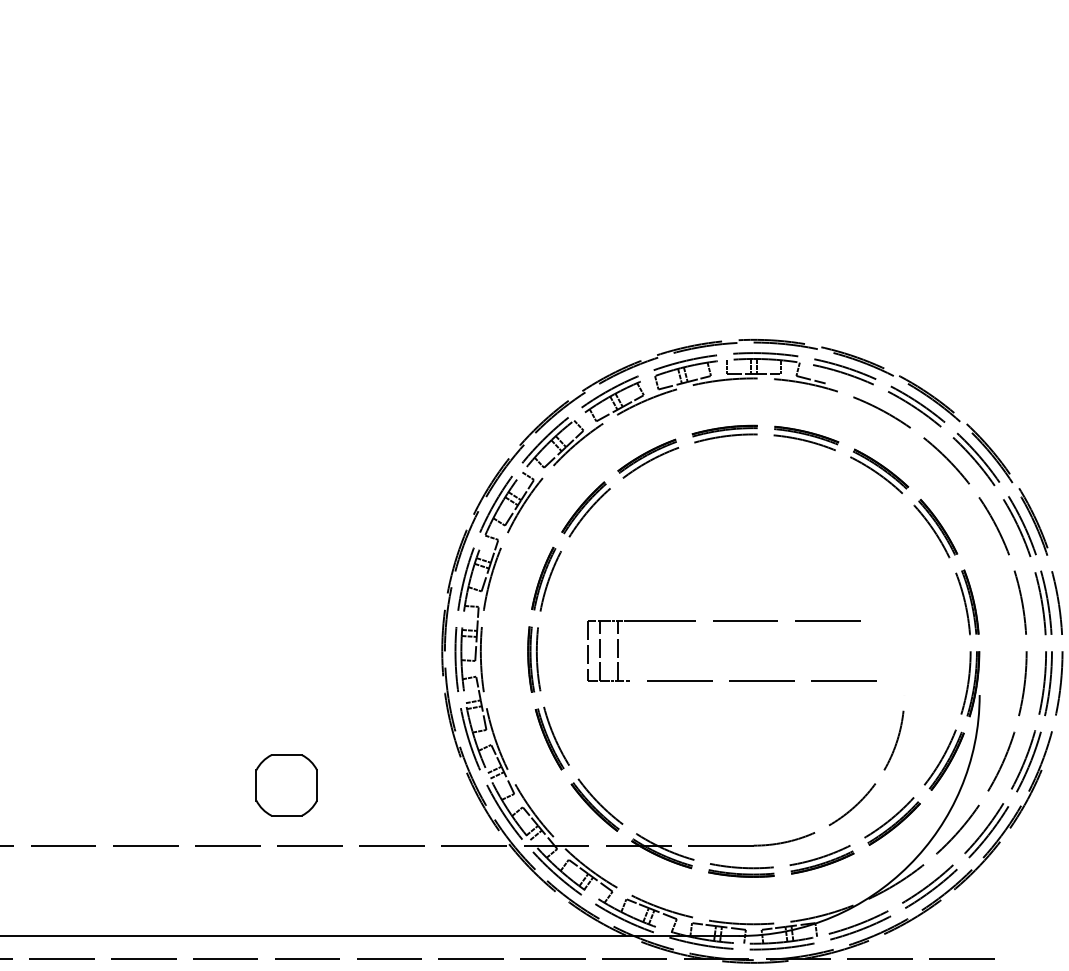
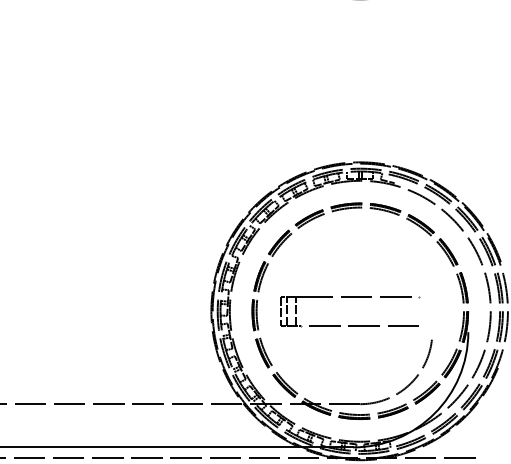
part: (287, 785) -> (137, 375), removed

